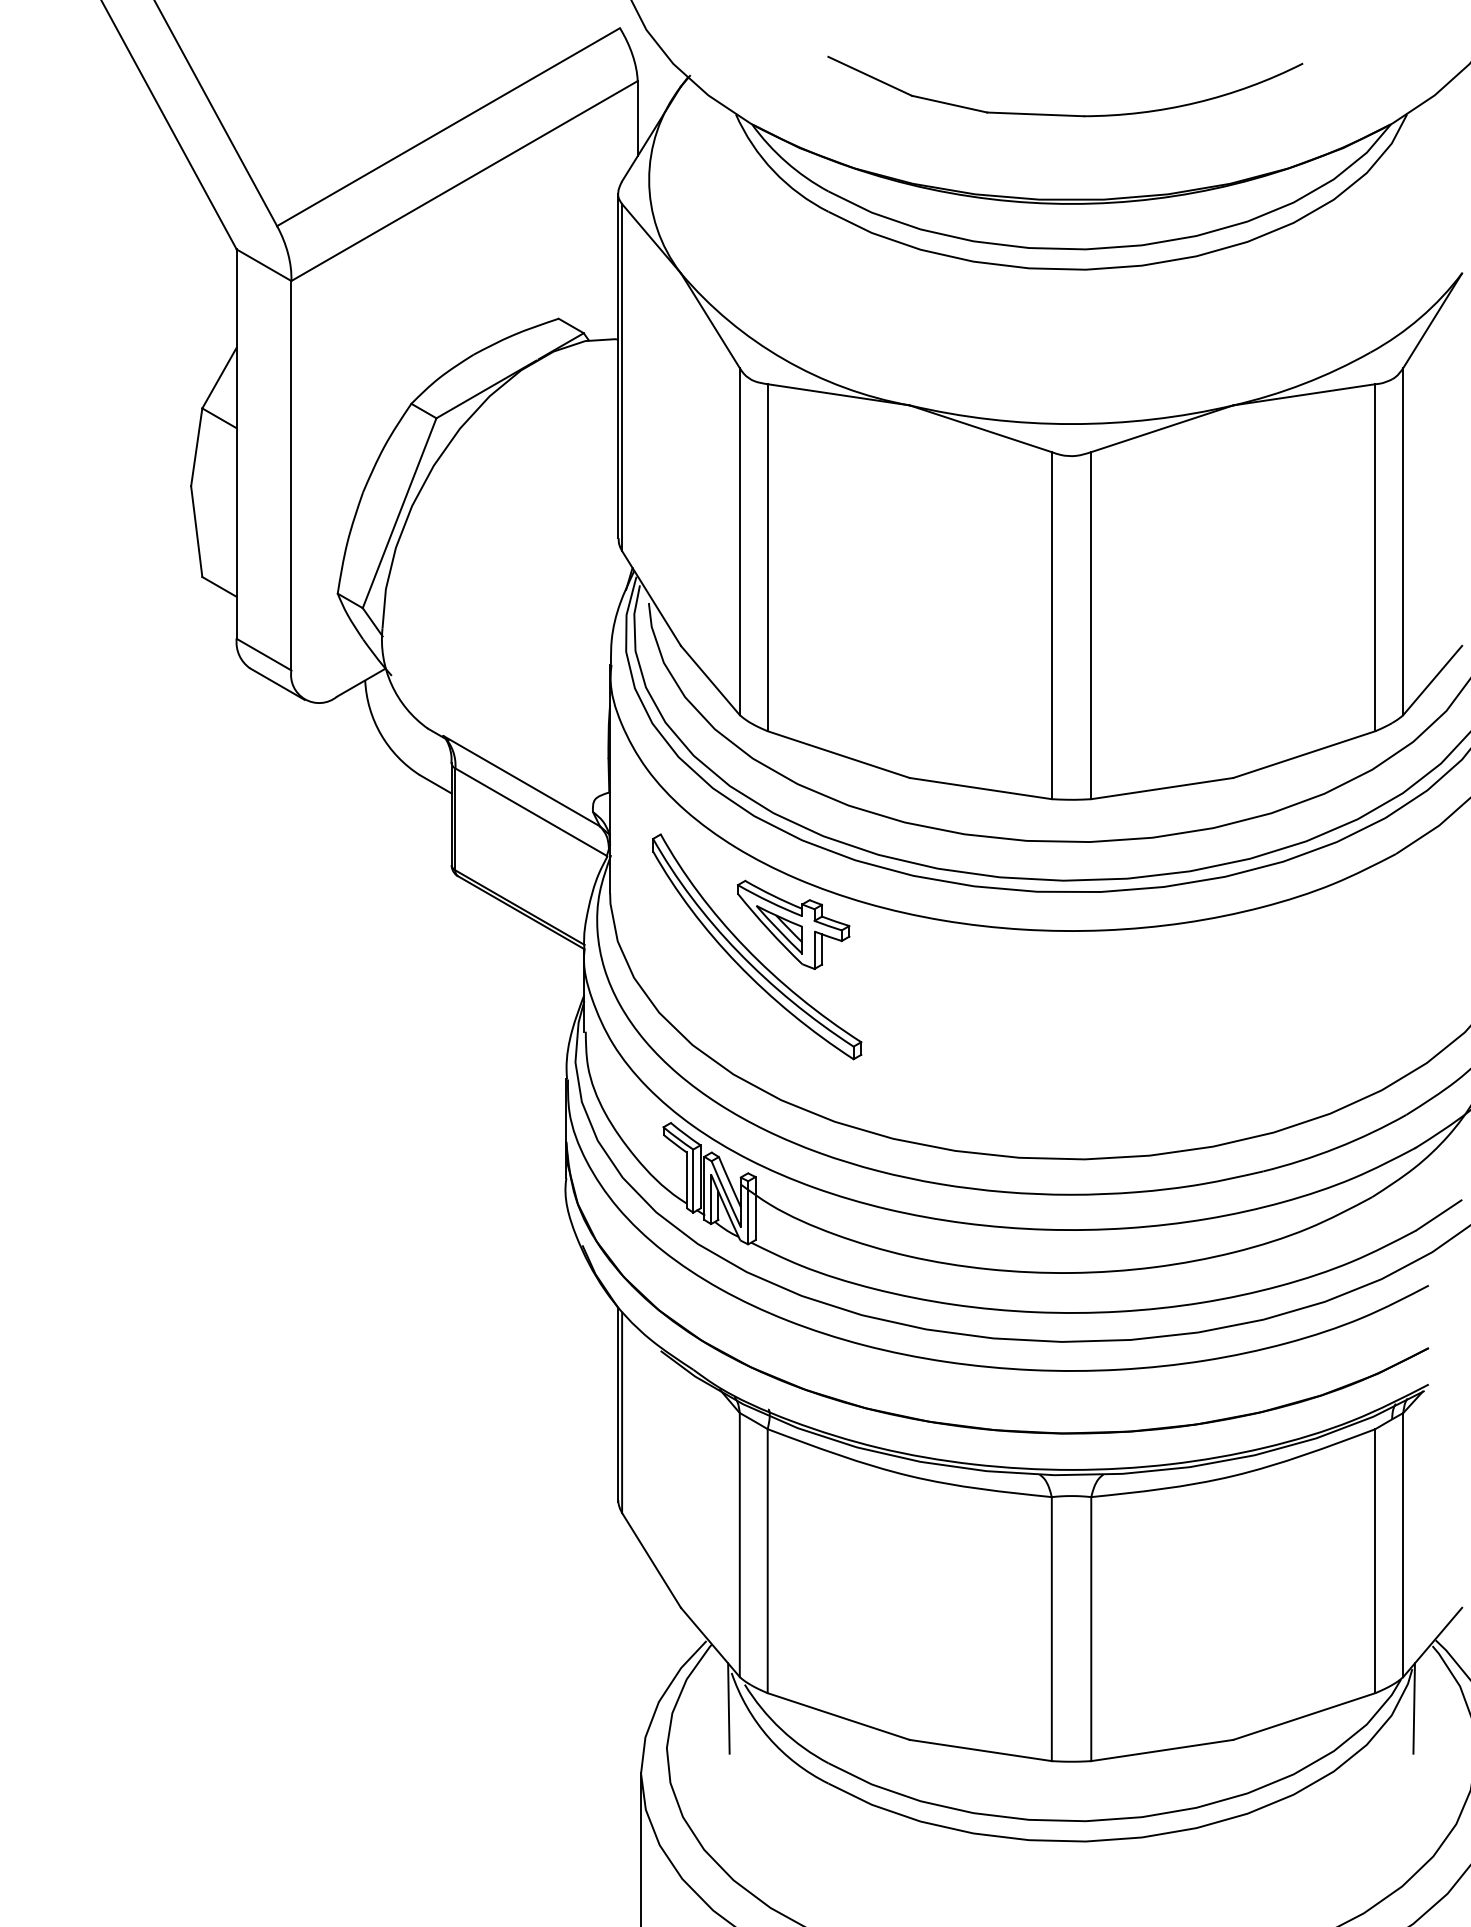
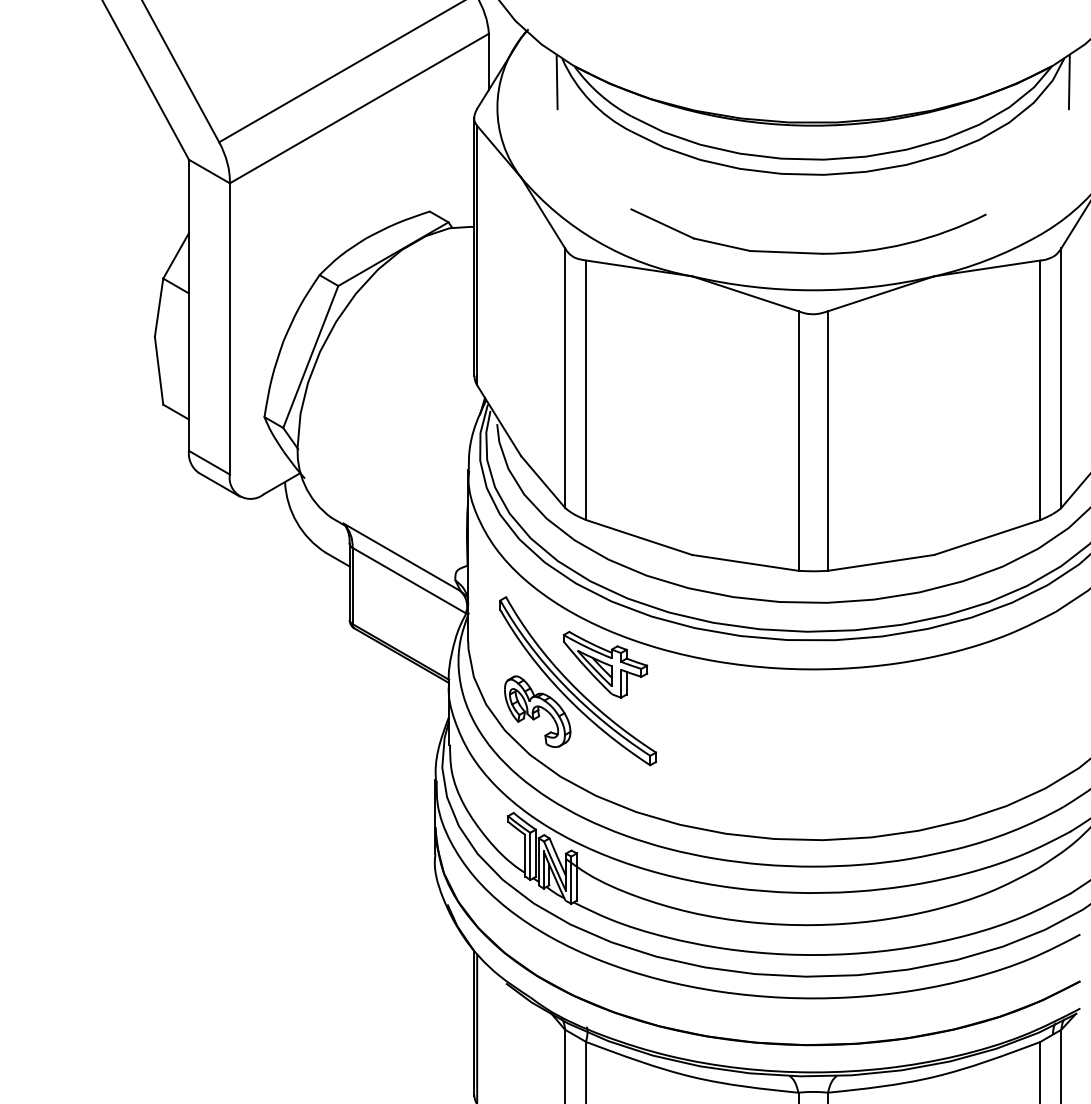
part: (1065, 114) -> (808, 252), moved
line: (728, 145) -> (556, 81), added
line: (1413, 145) -> (1068, 81), added
part: (702, 987) -> (537, 711), added

